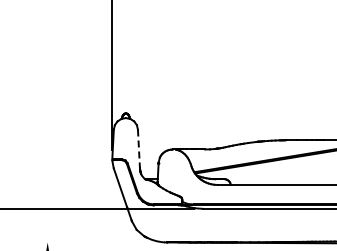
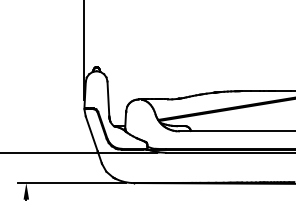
line: (138, 149) -> (107, 99), dashed -> solid
line: (98, 242) -> (72, 183), added

